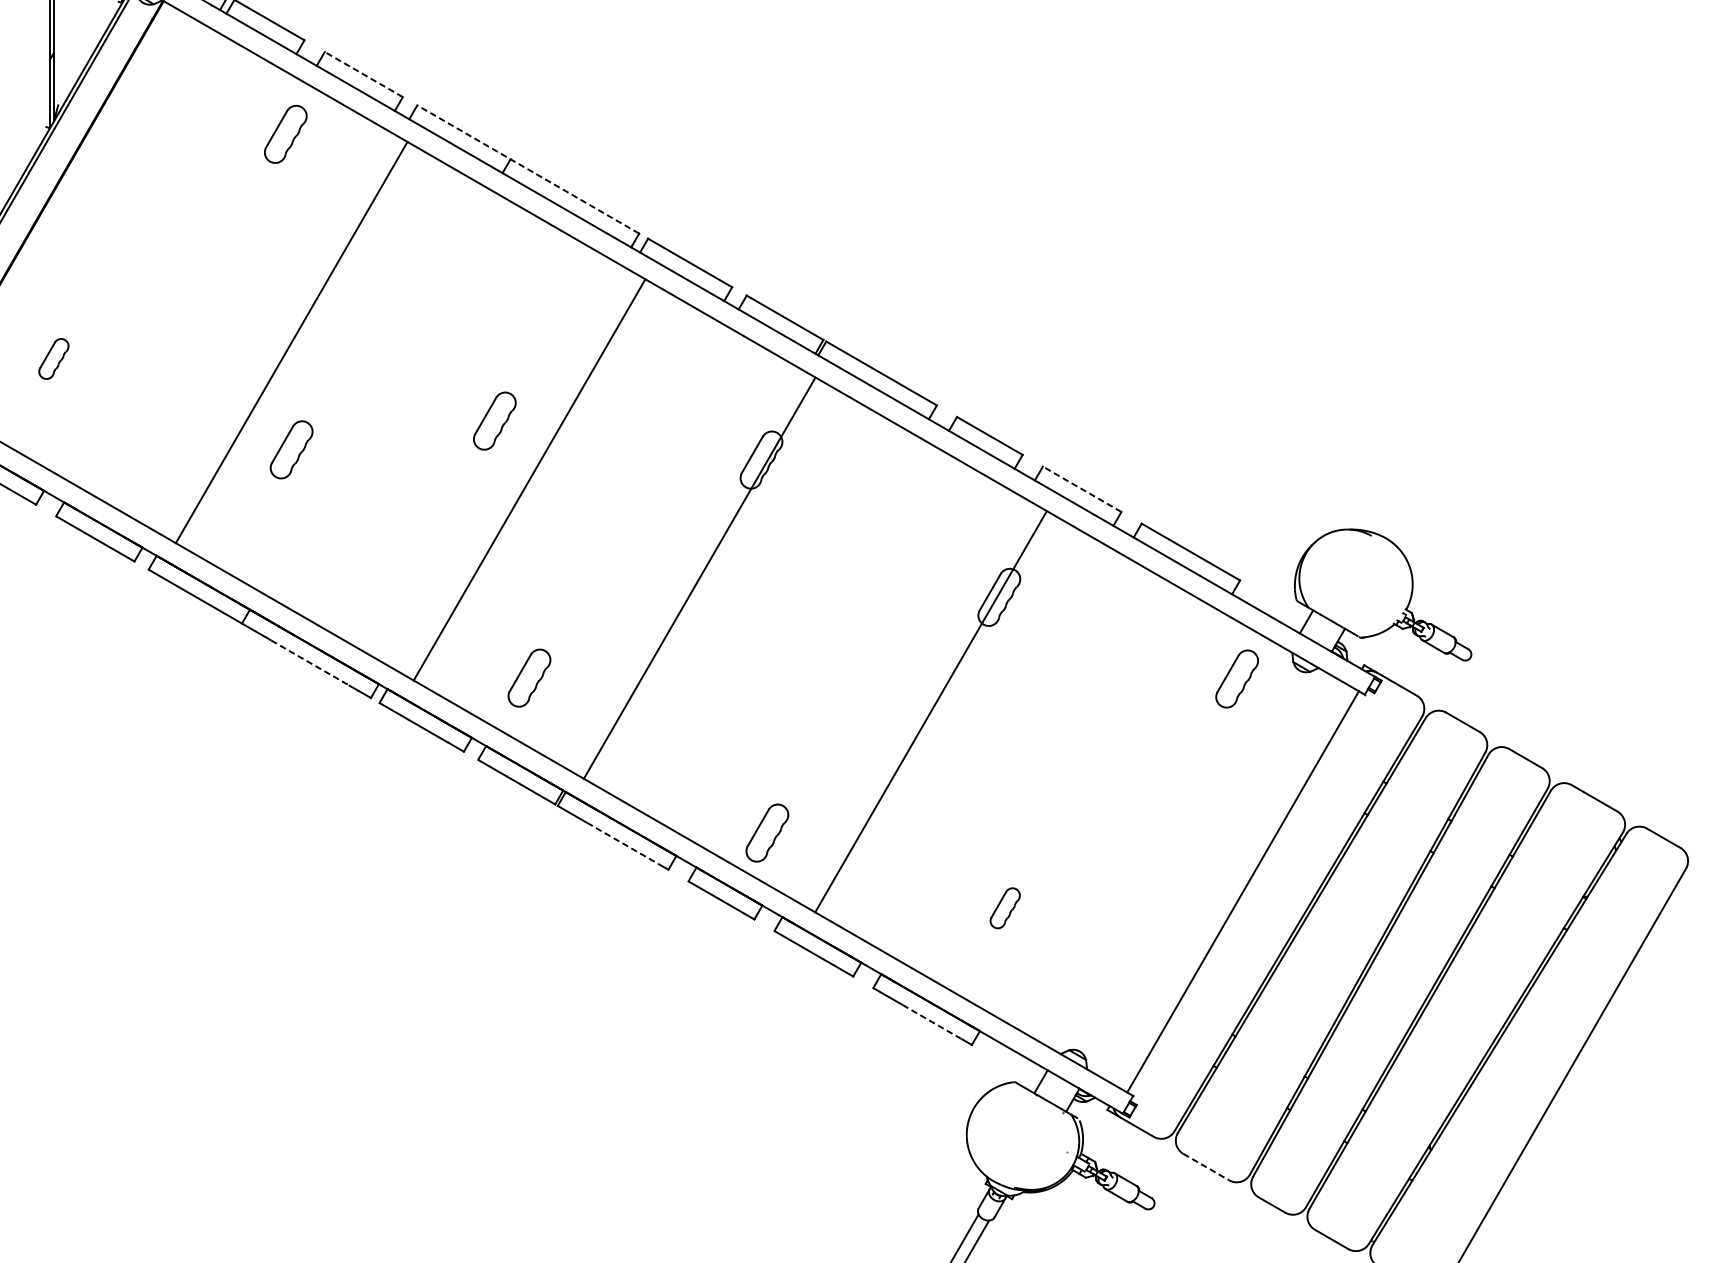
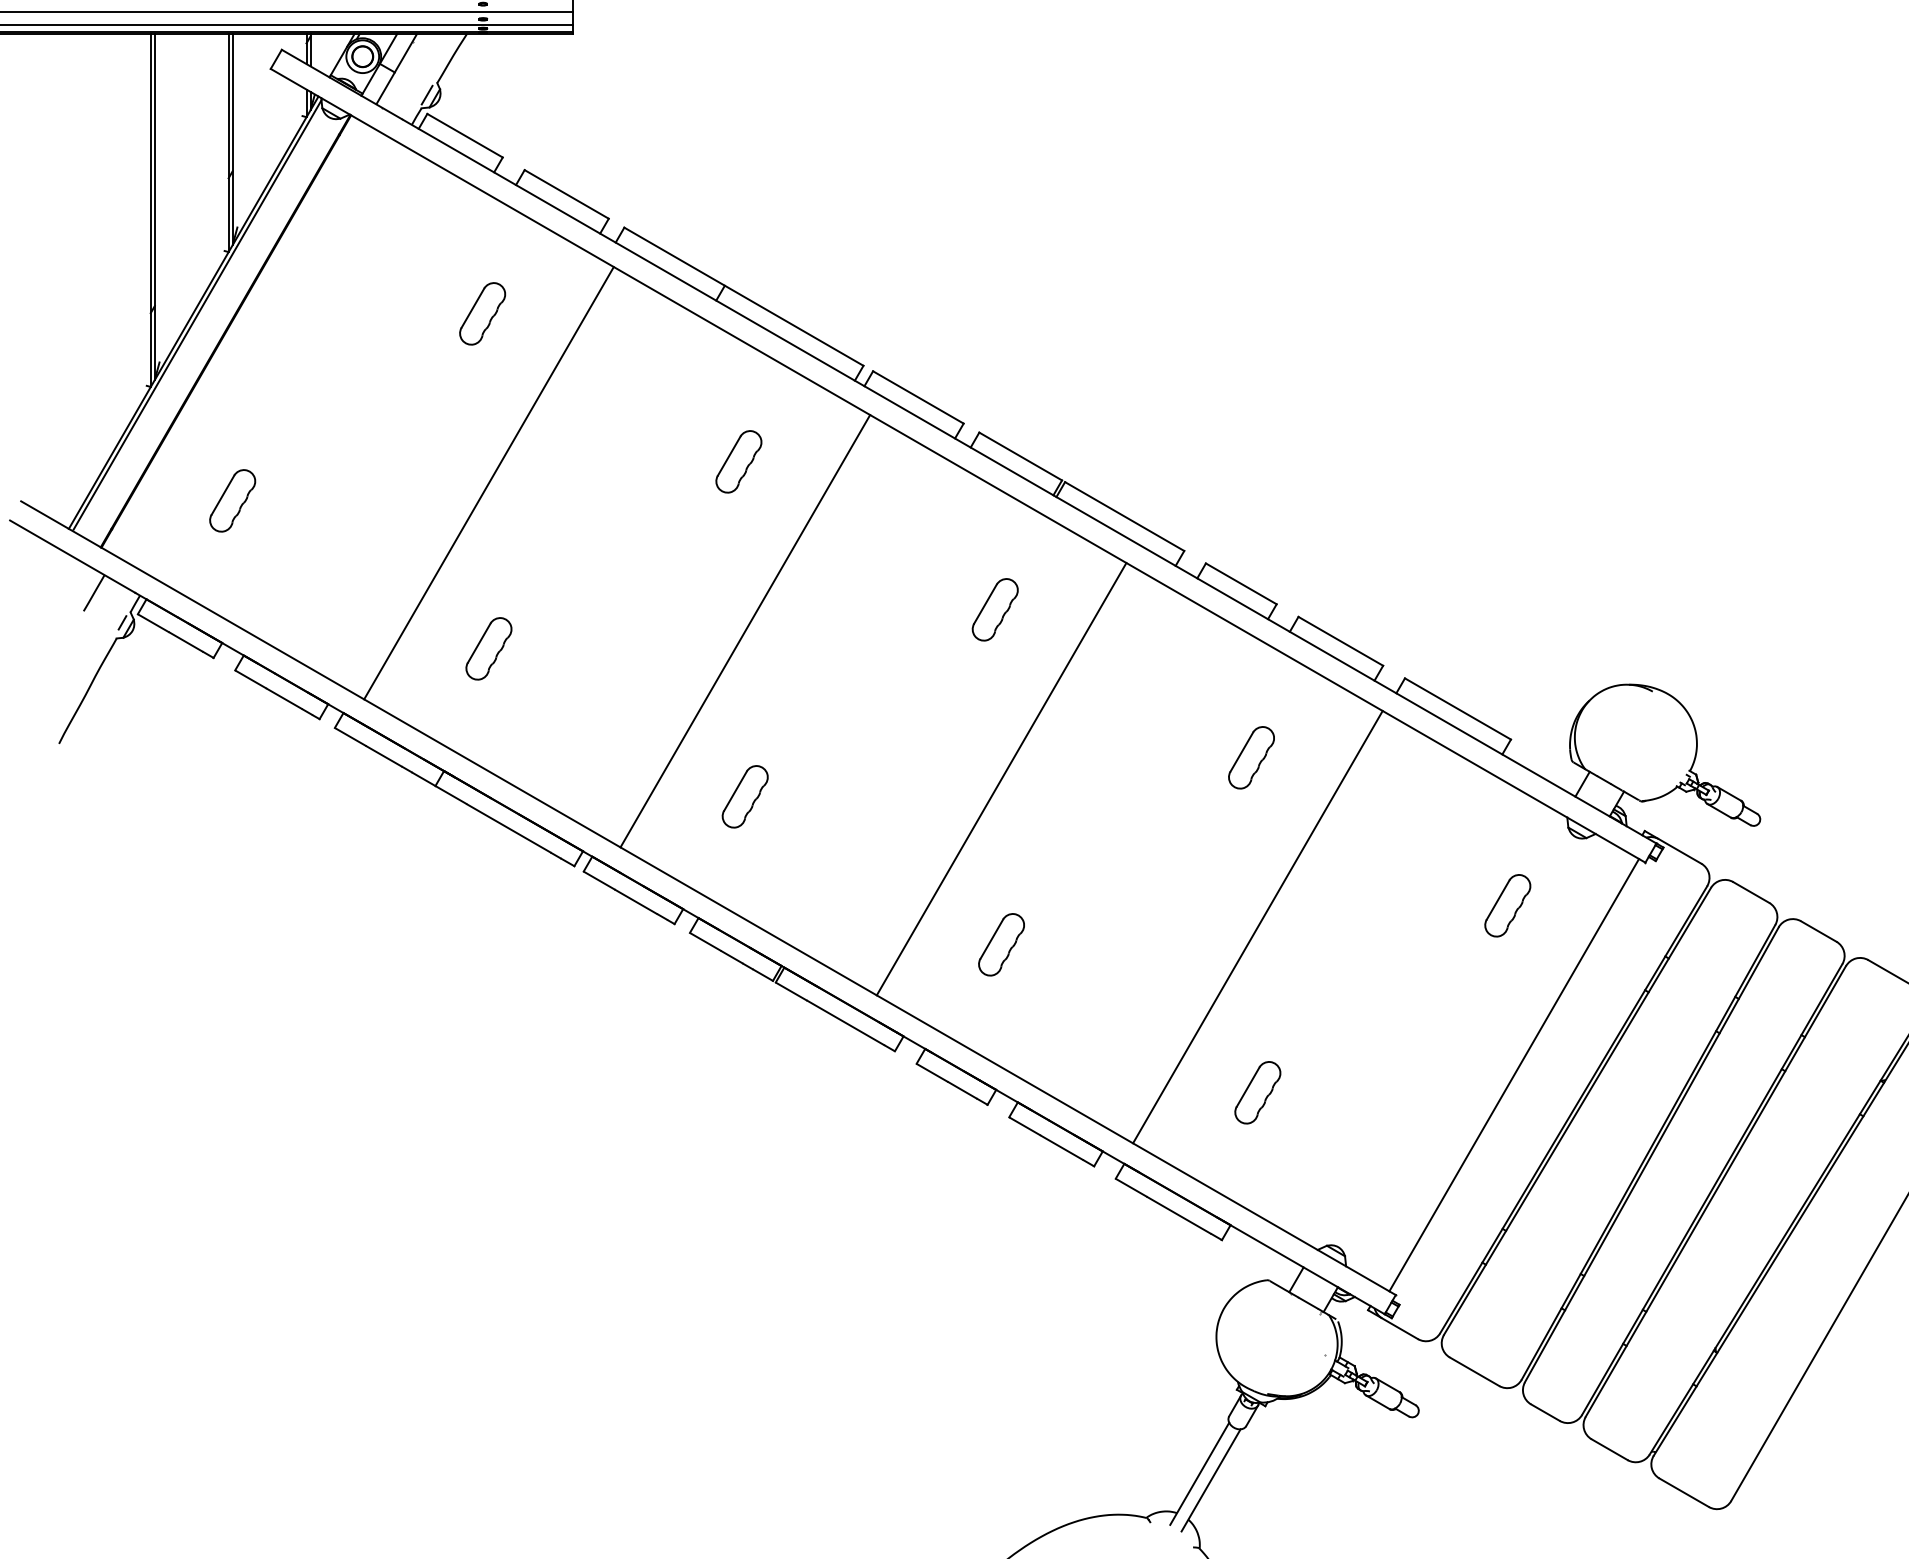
line: (363, 74) -> (566, 194), dashed -> solid
part: (285, 134) -> (482, 313), moved
line: (527, 169) -> (743, 296), dashed -> solid
part: (53, 358) -> (232, 500), size x1.43
part: (494, 420) -> (738, 461), moved
part: (291, 449) -> (488, 648), moved
line: (1081, 489) -> (1340, 641), dashed -> solid
line: (699, 578) -> (1001, 779), moved
line: (310, 662) -> (509, 828), dashed -> solid
part: (528, 677) -> (744, 796), moved
part: (1236, 678) -> (1507, 905), moved
line: (930, 712) -> (1257, 927), moved
part: (767, 832) -> (1001, 944), moved
line: (623, 843) -> (846, 1023), dashed -> solid
part: (1004, 907) -> (1257, 1092), size x1.43
line: (932, 1022) -> (1179, 1215), dashed -> solid
line: (1206, 1166) -> (1474, 1371), dashed -> solid

